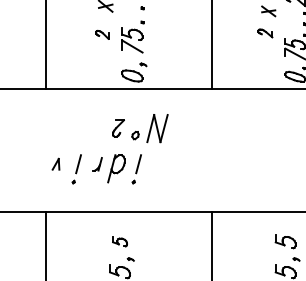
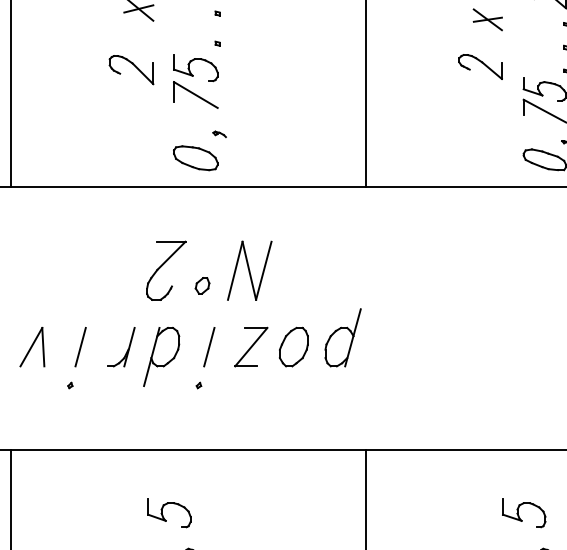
part: (265, 33) -> (481, 67), size x1.43
part: (102, 34) -> (131, 69), size x1.67
part: (118, 128) -> (166, 270), size x1.67
part: (179, 159) -> (296, 337), added
part: (55, 164) -> (31, 347), size x1.67
part: (97, 164) -> (121, 347), size x1.43
part: (119, 241) -> (168, 512), size x1.43

